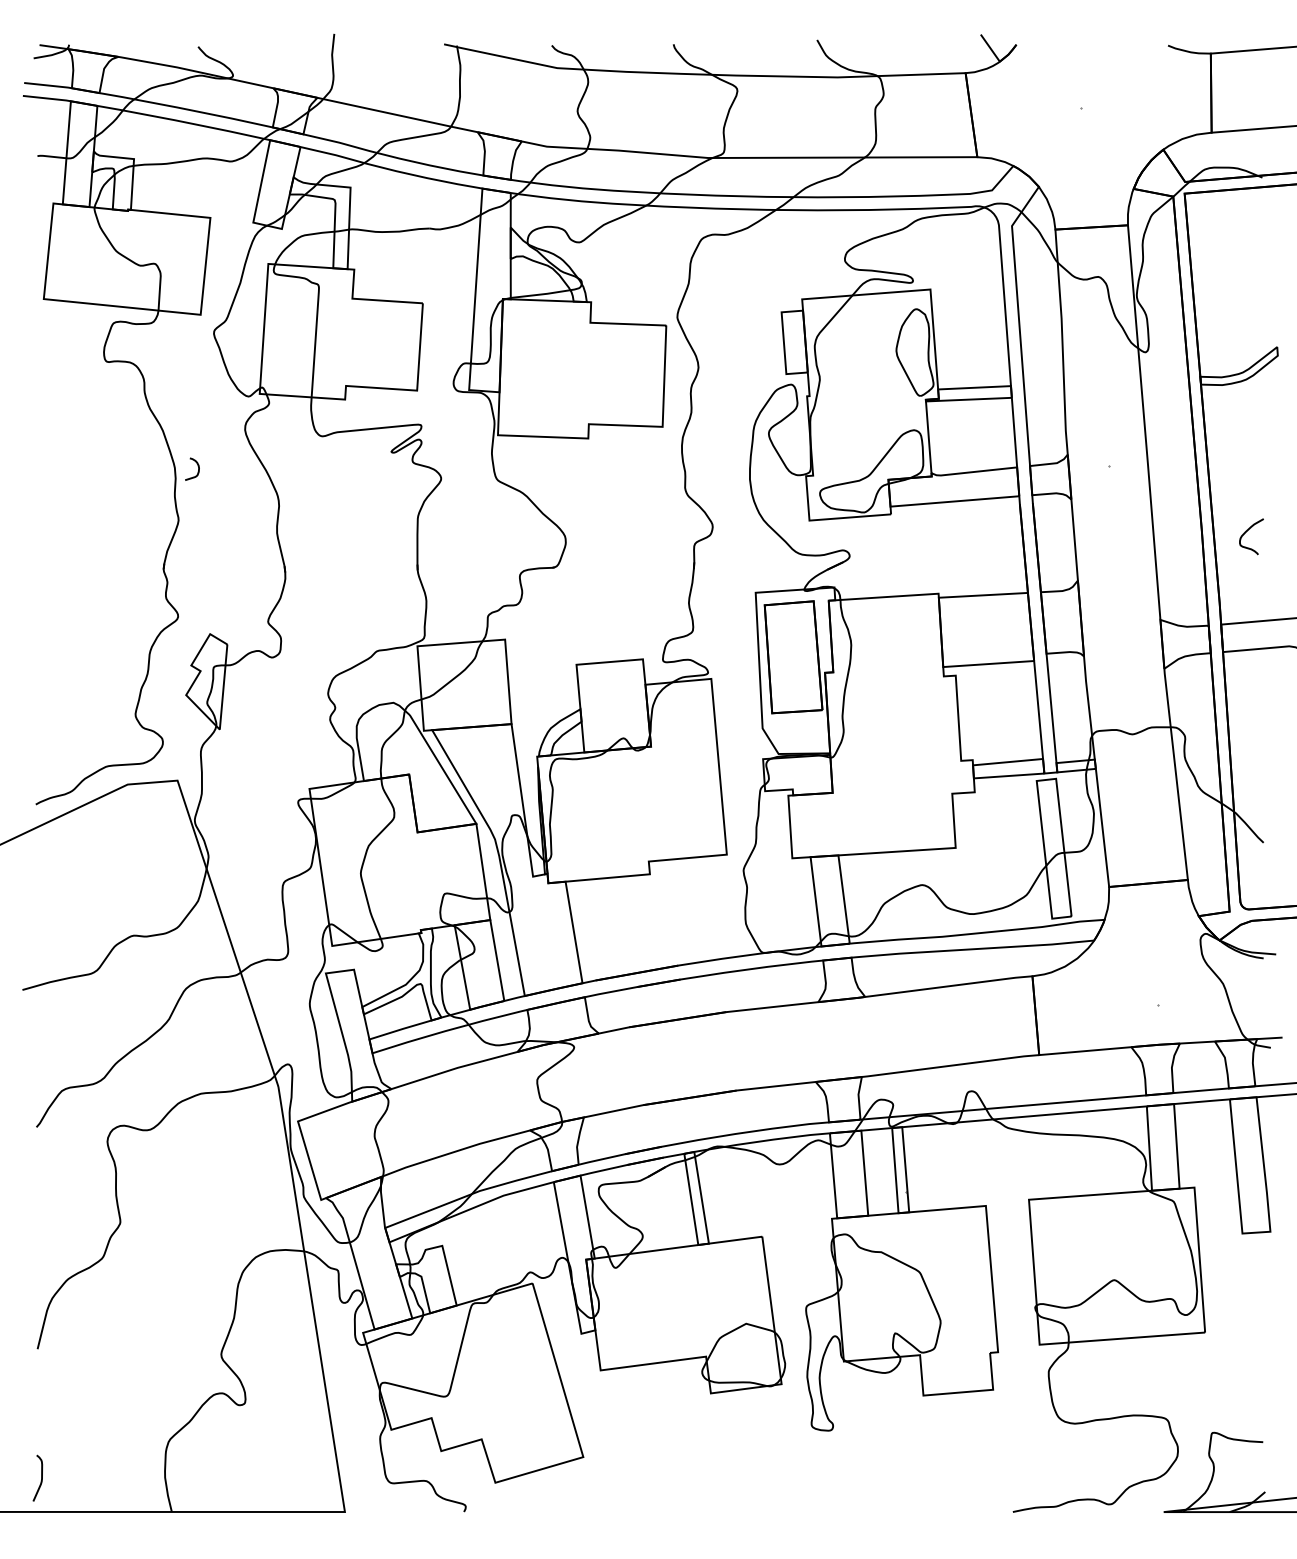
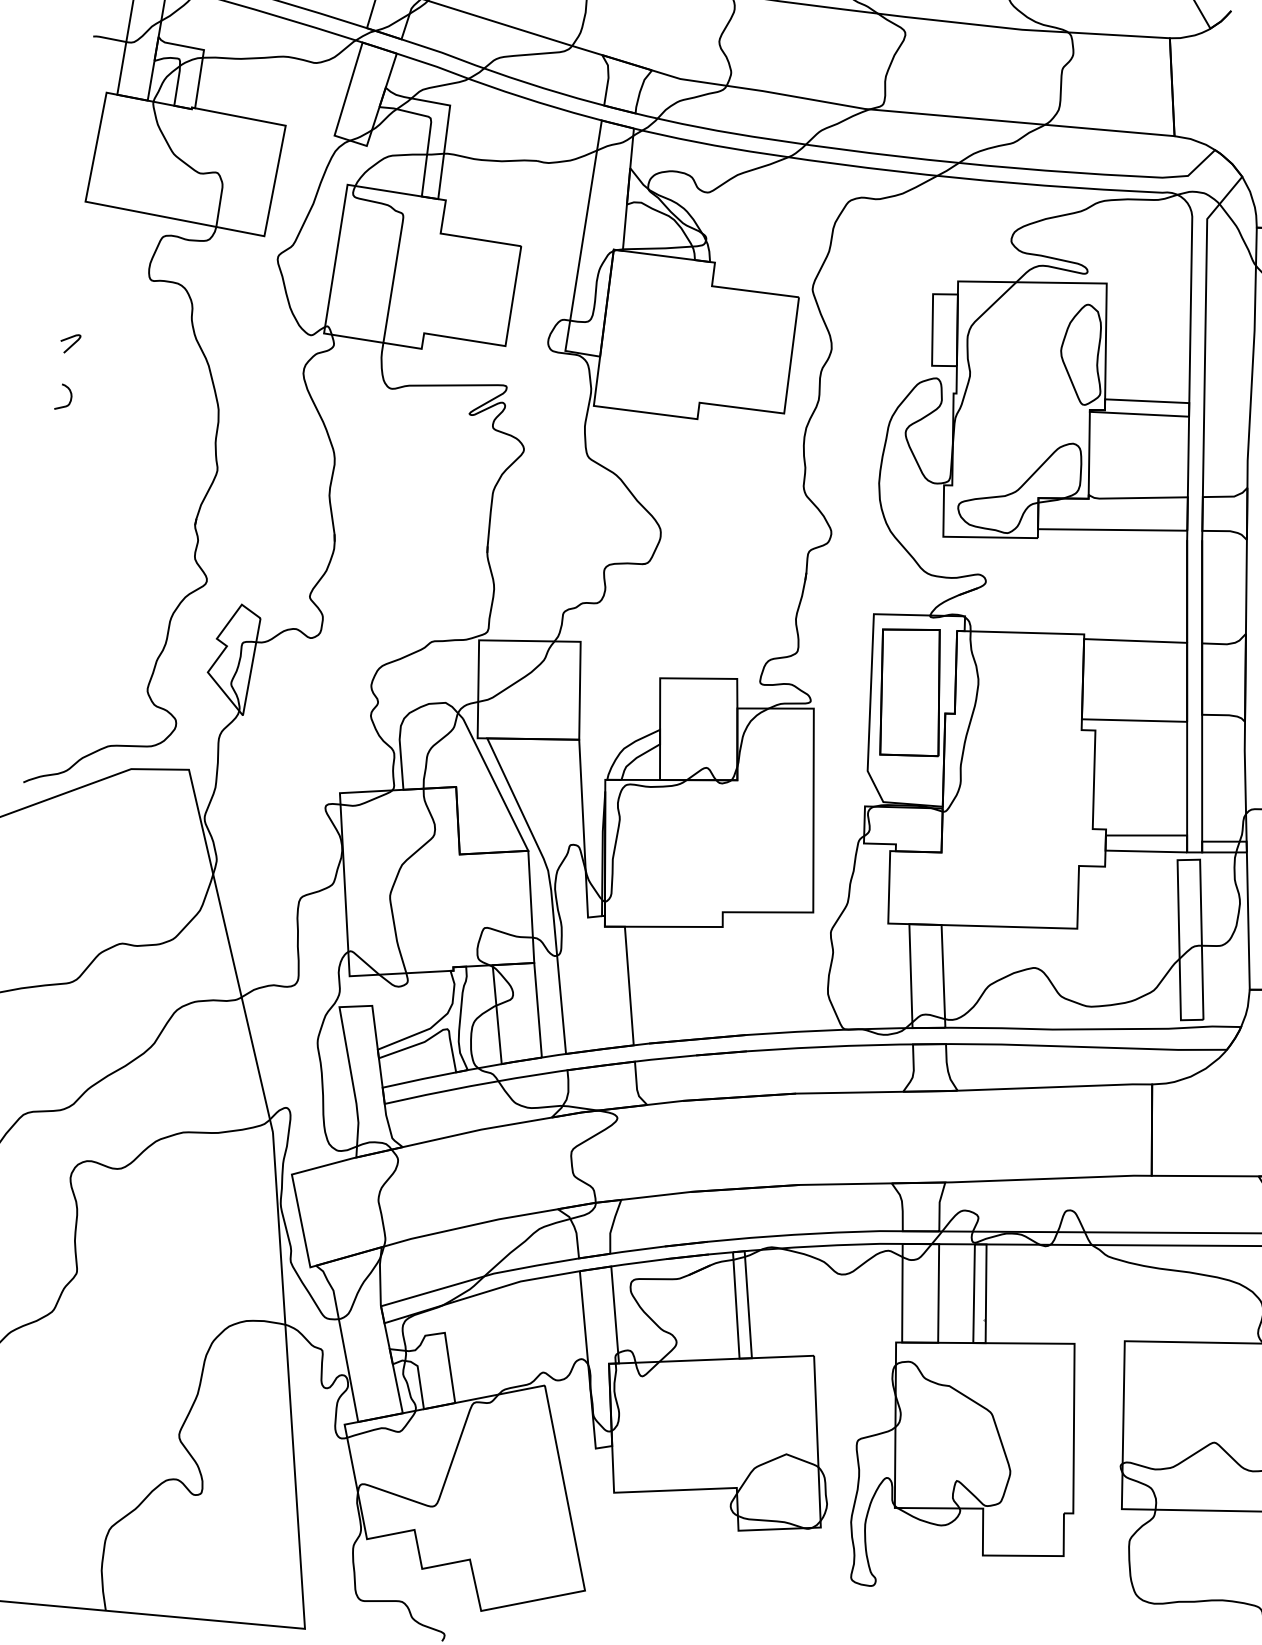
curve: (42, 423) -> (70, 344), added
curve: (197, 466) -> (69, 394), moved

